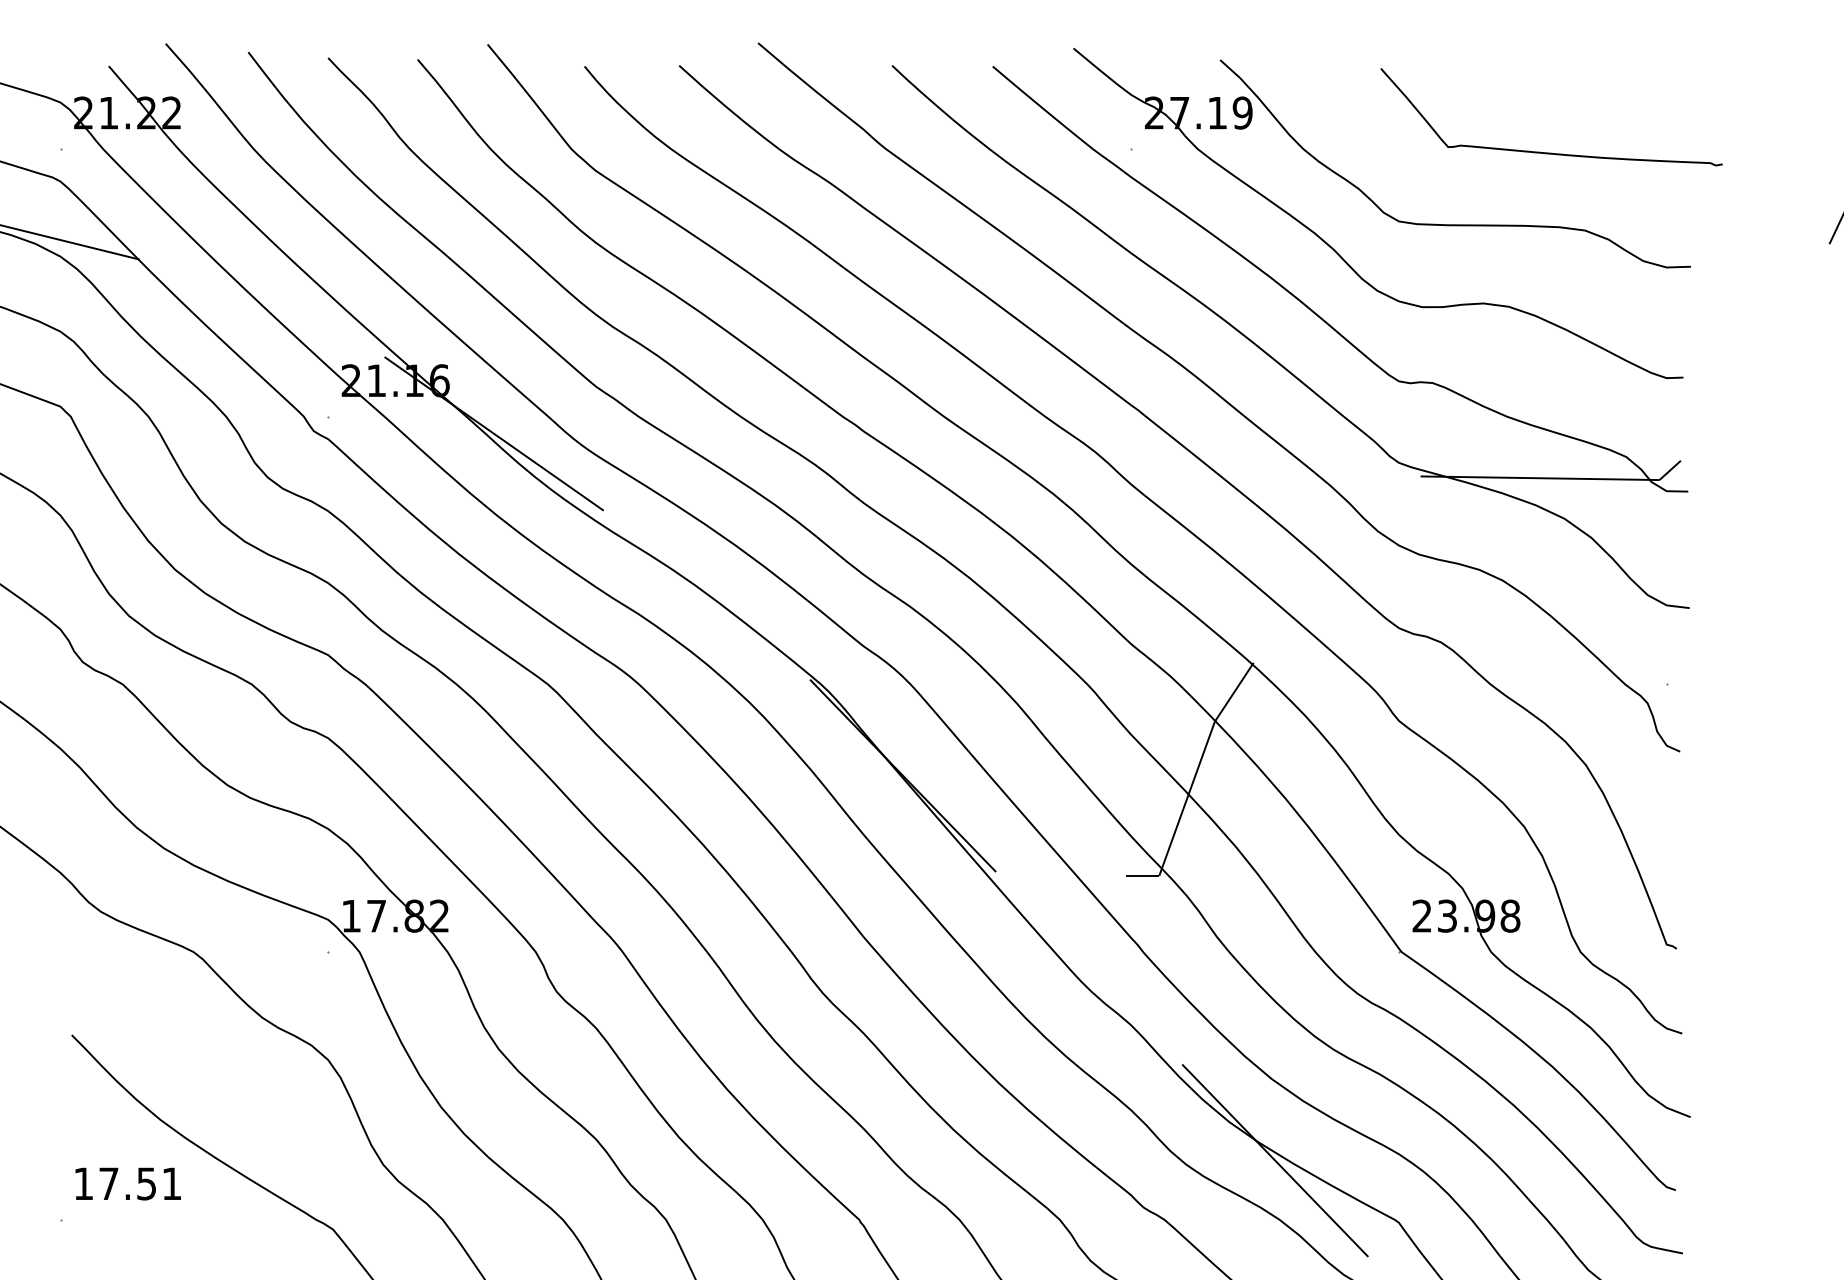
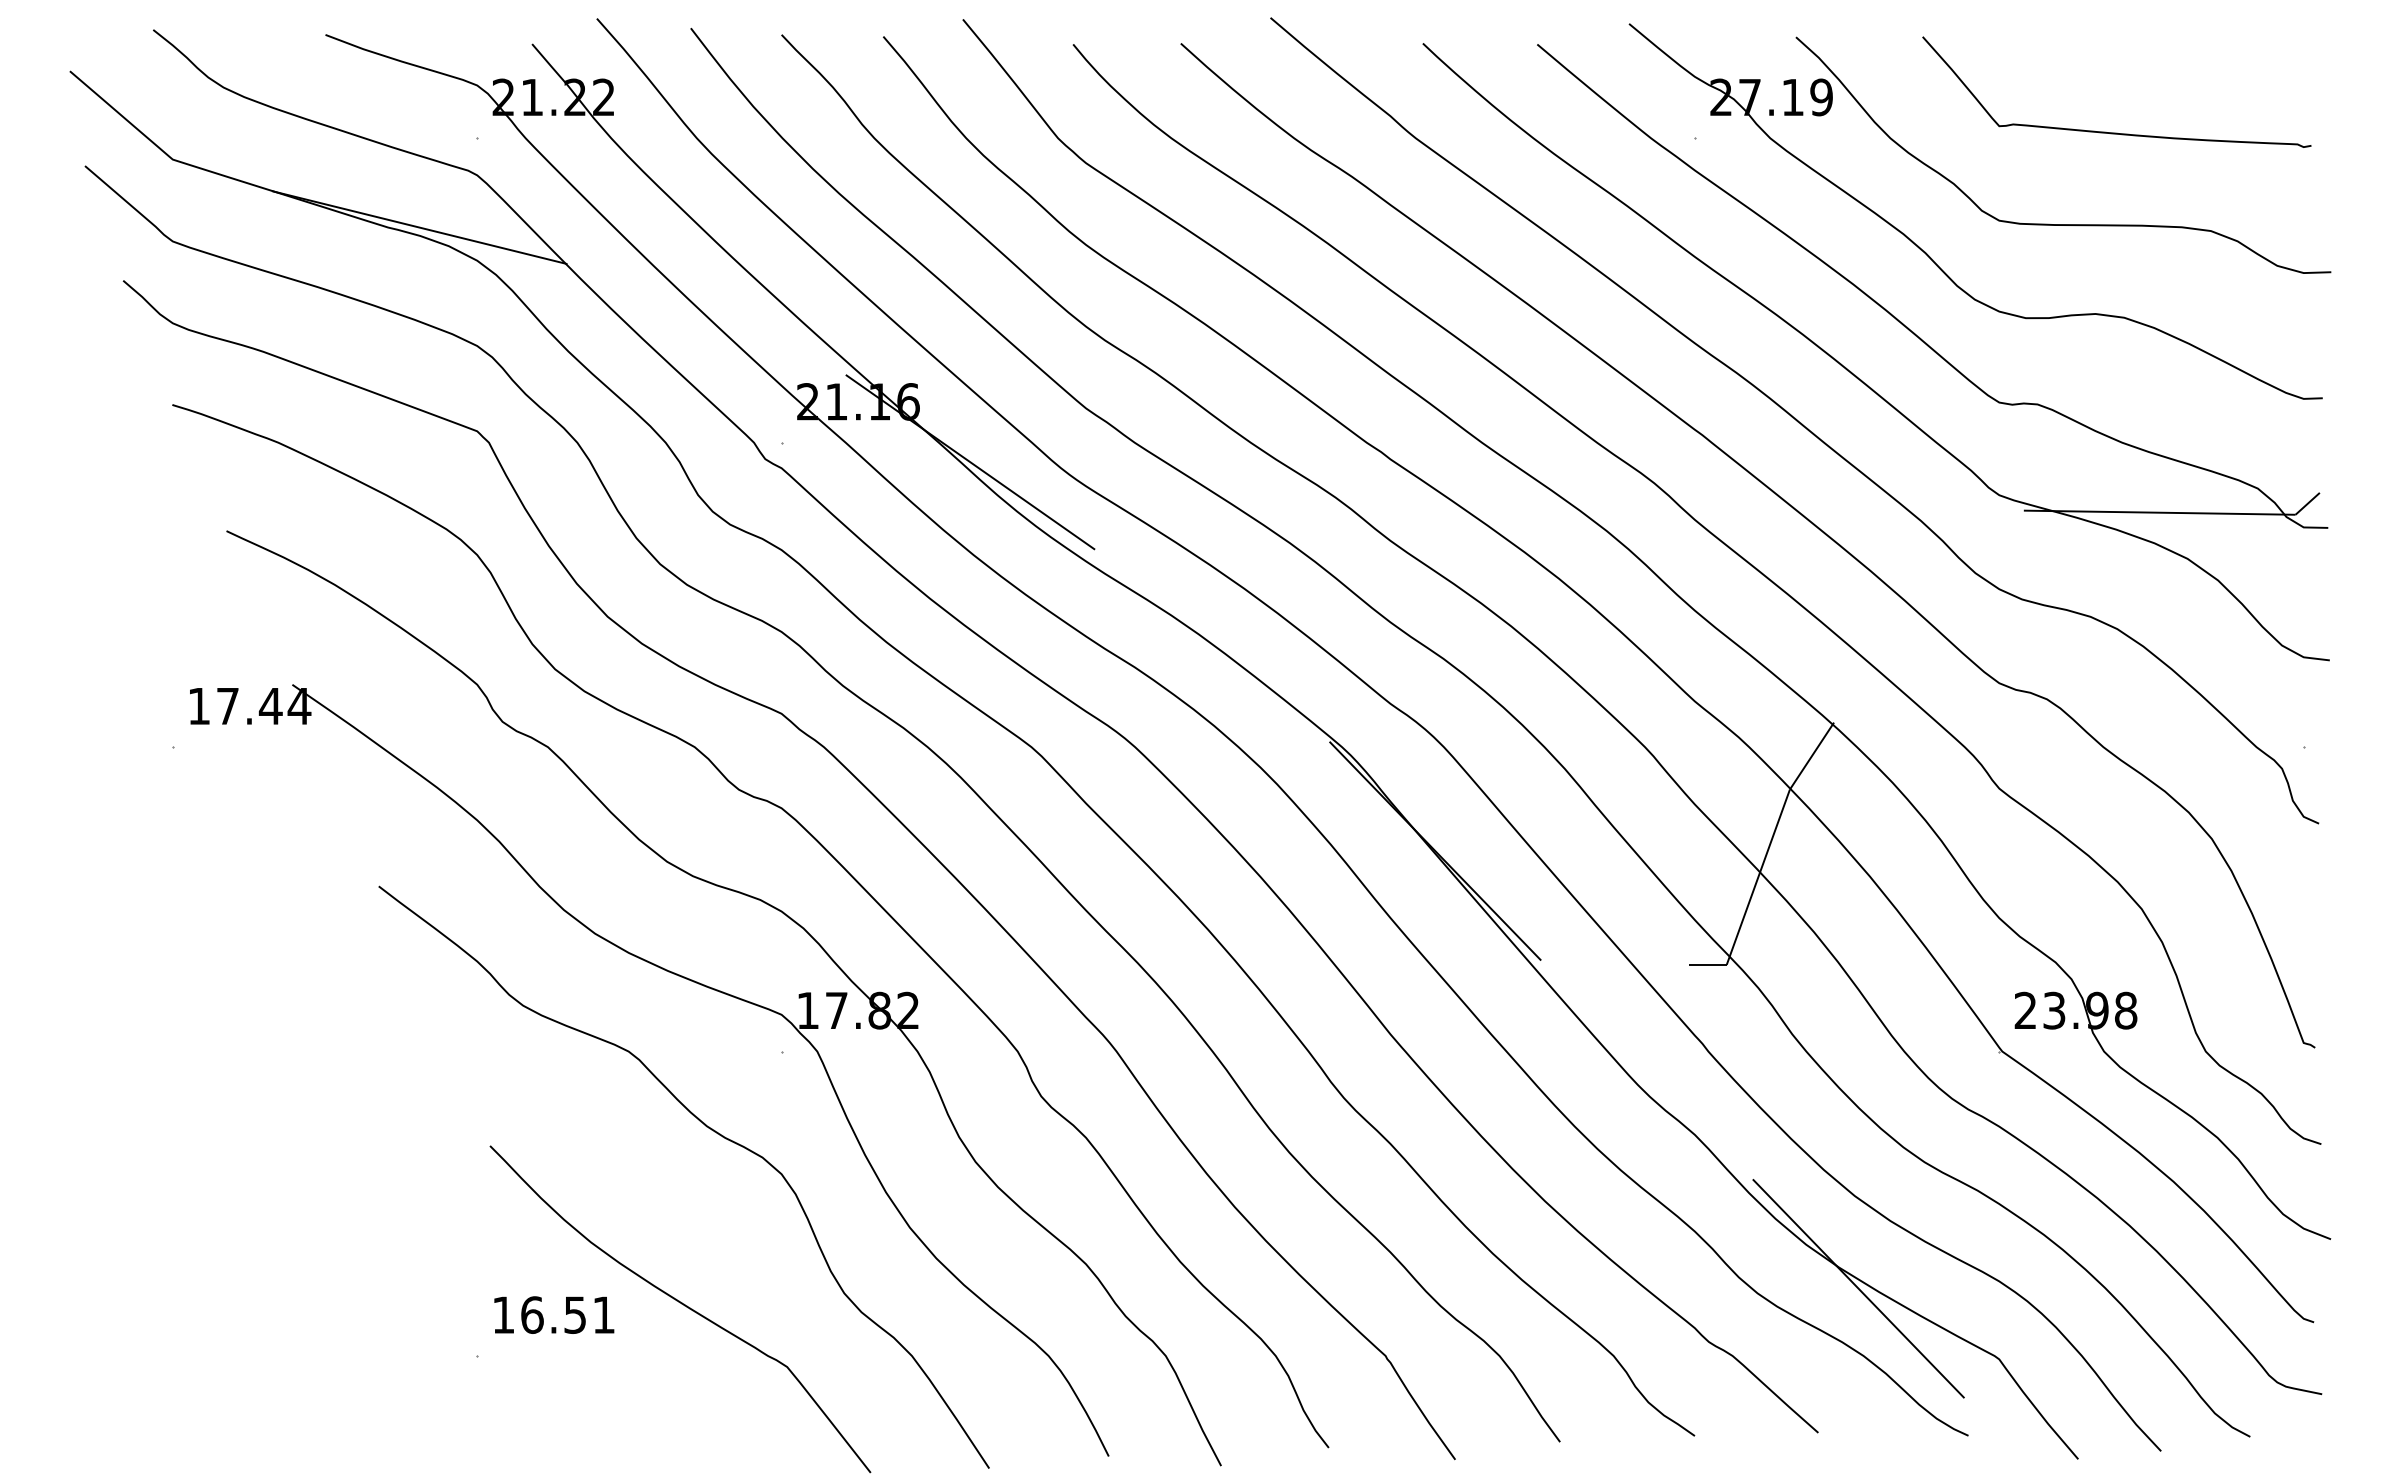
curve: (1551, 152) -> (2116, 132), moved
text: (109, 1183) -> (532, 1314), 17.51 -> 16.51

